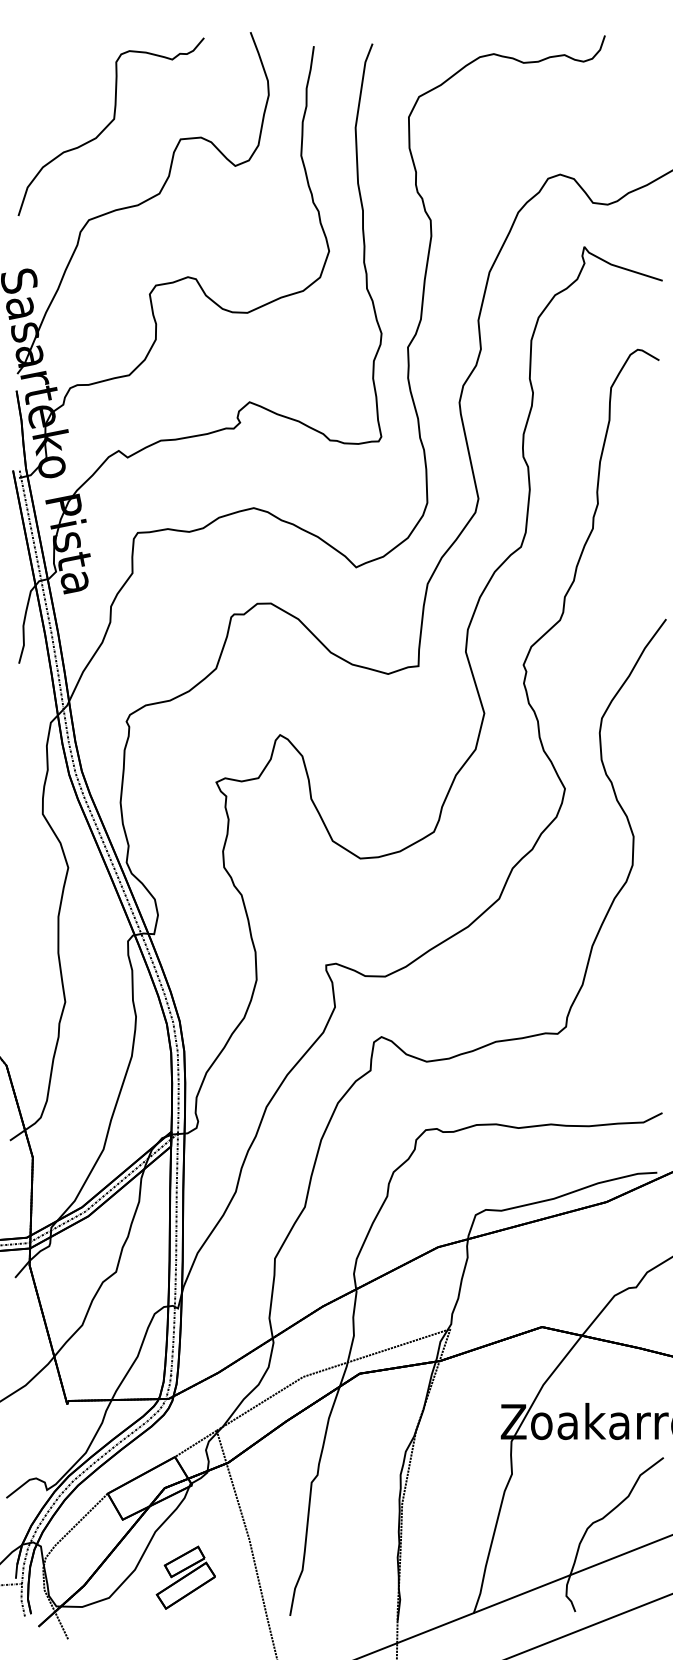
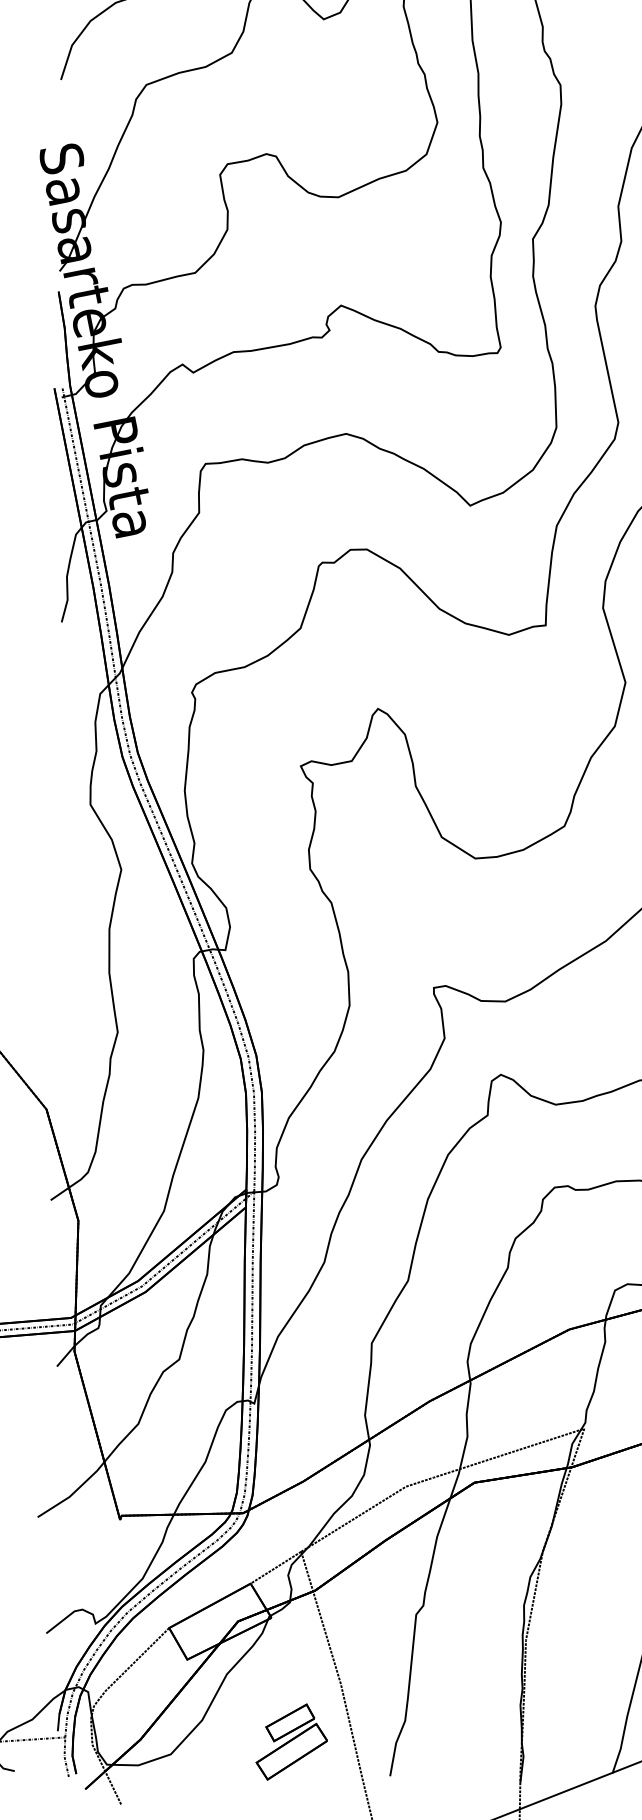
part: (185, 1577) -> (291, 1741), moved

